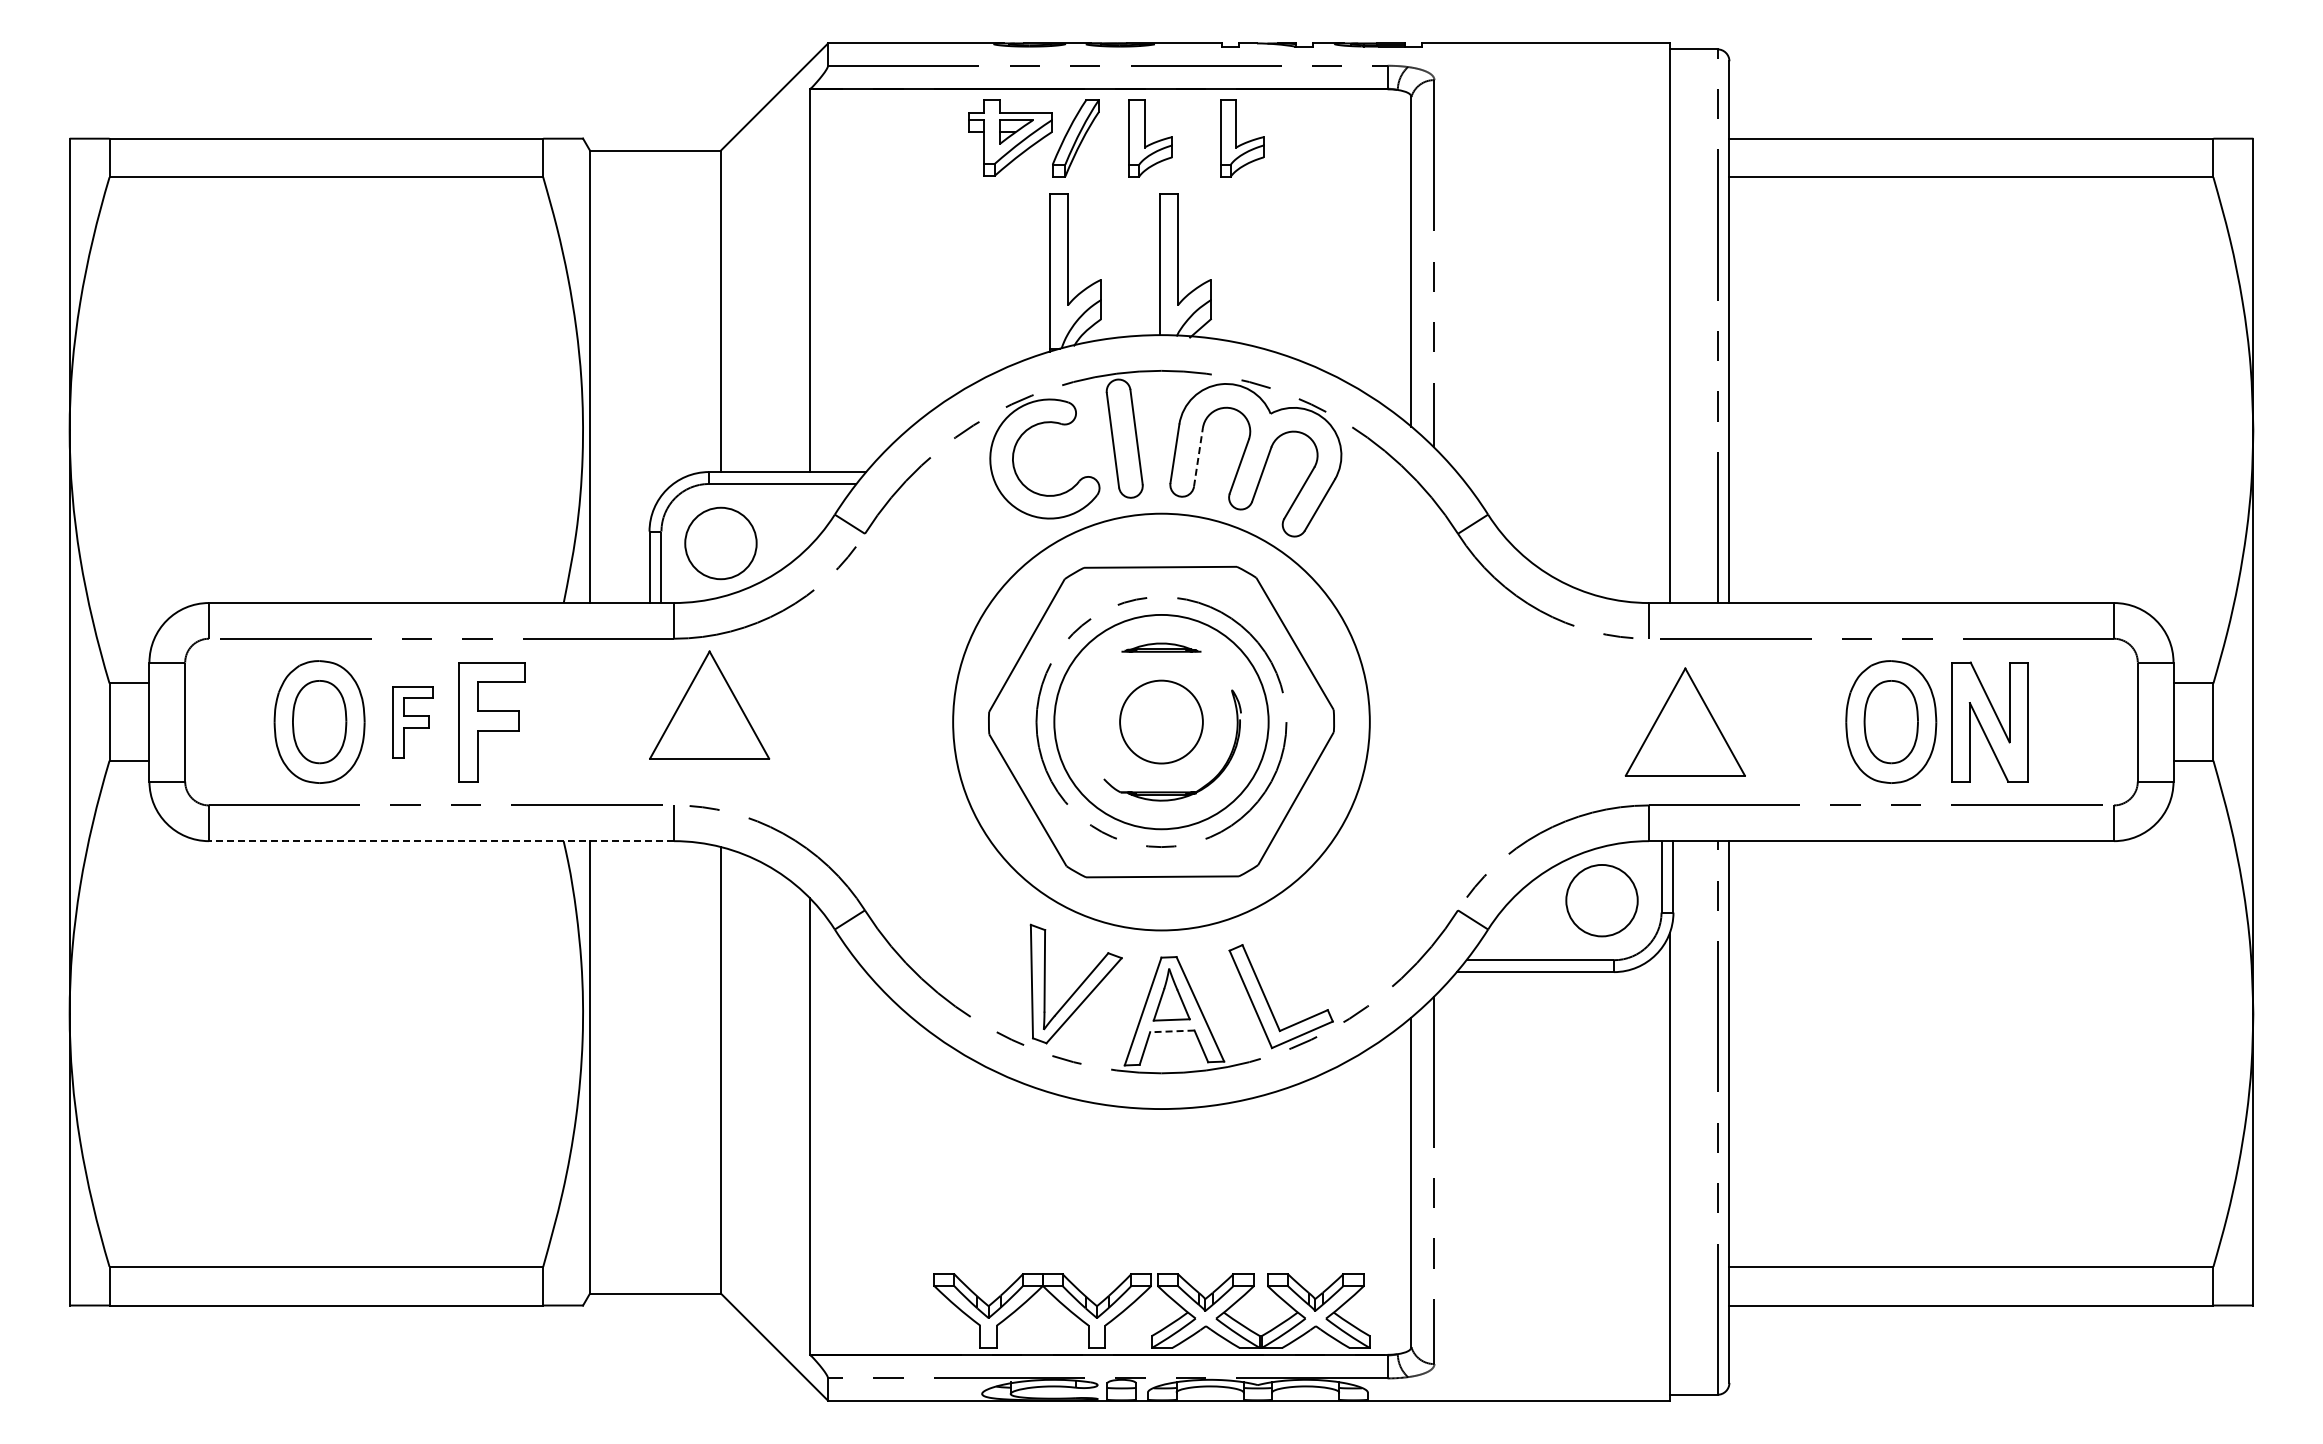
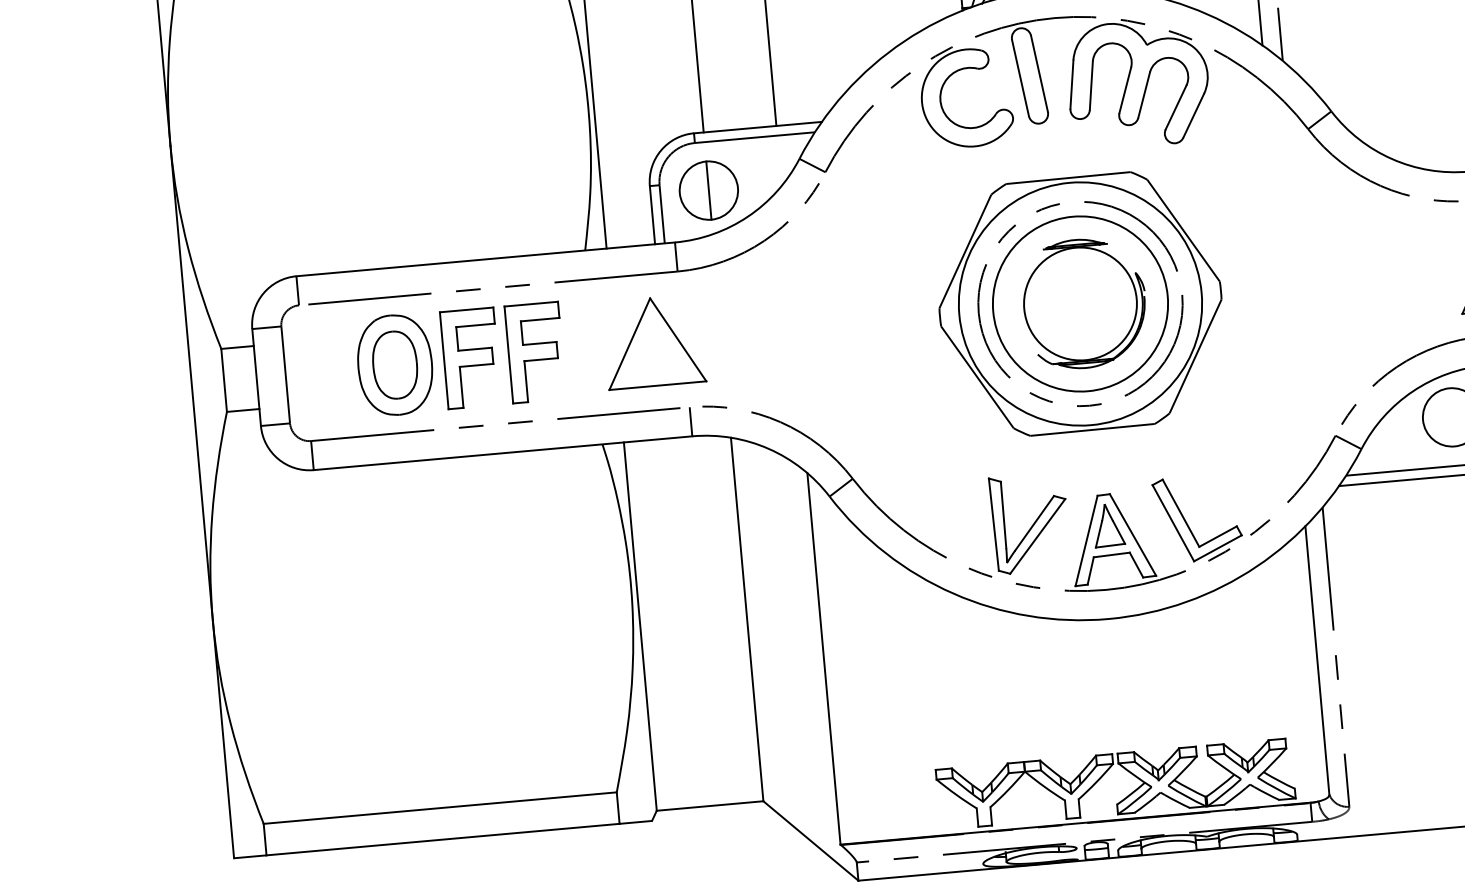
line: (1198, 457) -> (1091, 85), dashed -> solid
line: (720, 543) -> (708, 190), added
part: (709, 704) -> (653, 341), moved
circle: (1161, 721) -> (1080, 303), size x0.71
part: (412, 722) -> (470, 358), size x1.67
circle: (1161, 722) -> (1080, 304), size x1.67
line: (441, 841) -> (503, 453), dashed -> solid
line: (1171, 1031) -> (1111, 555), dashed -> solid

